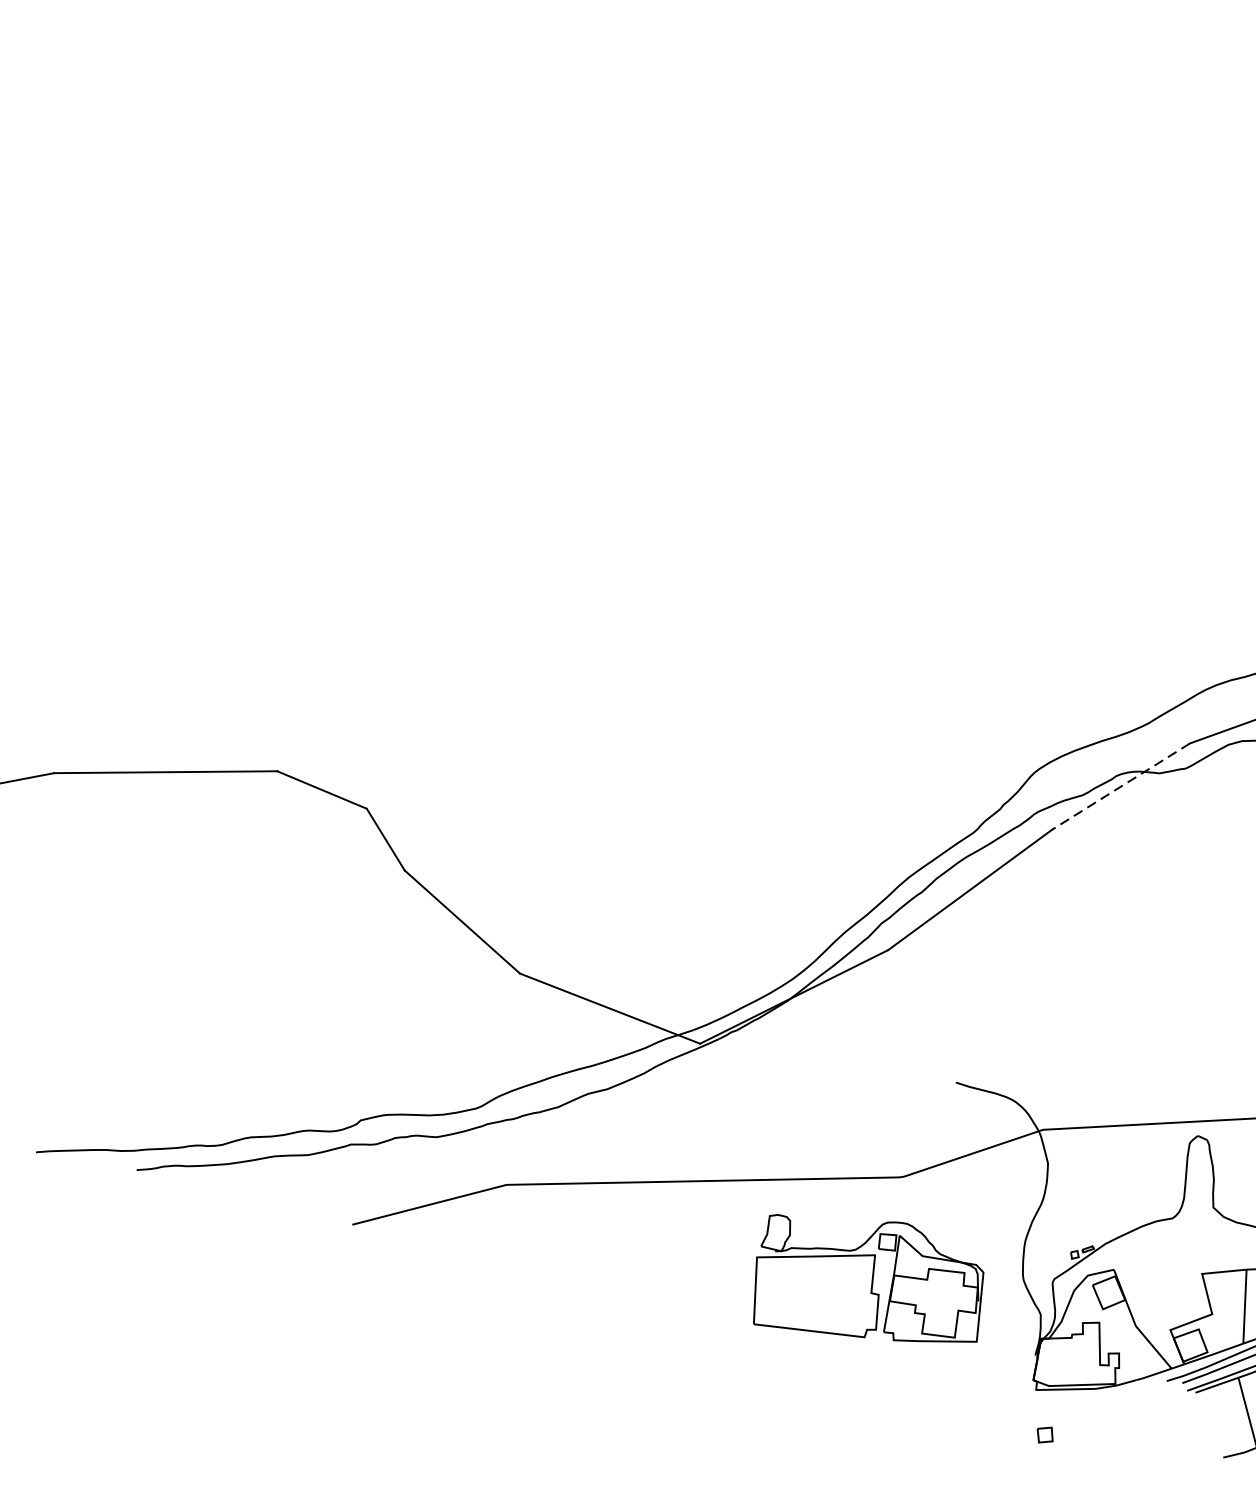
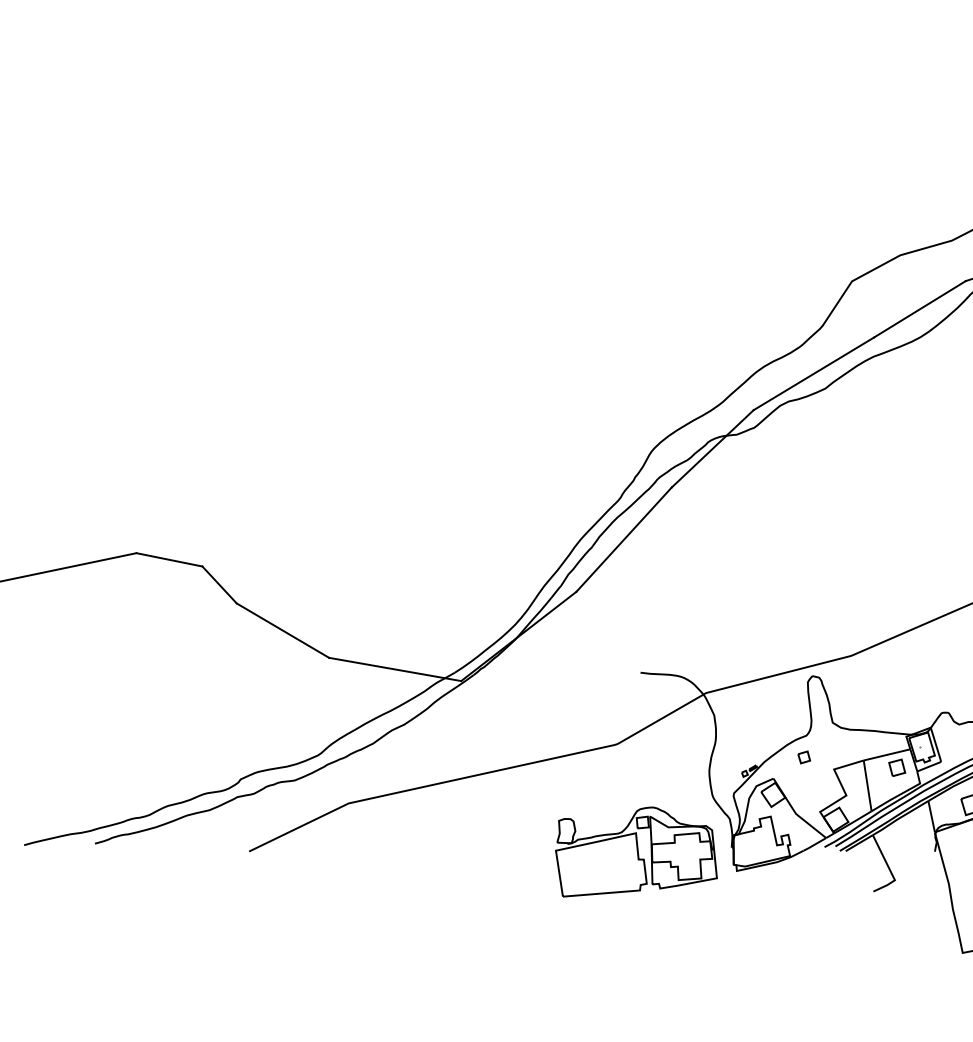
line: (1120, 787) -> (712, 449), dashed -> solid
part: (870, 1281) -> (636, 851), moved
part: (1044, 1434) -> (803, 757), moved

